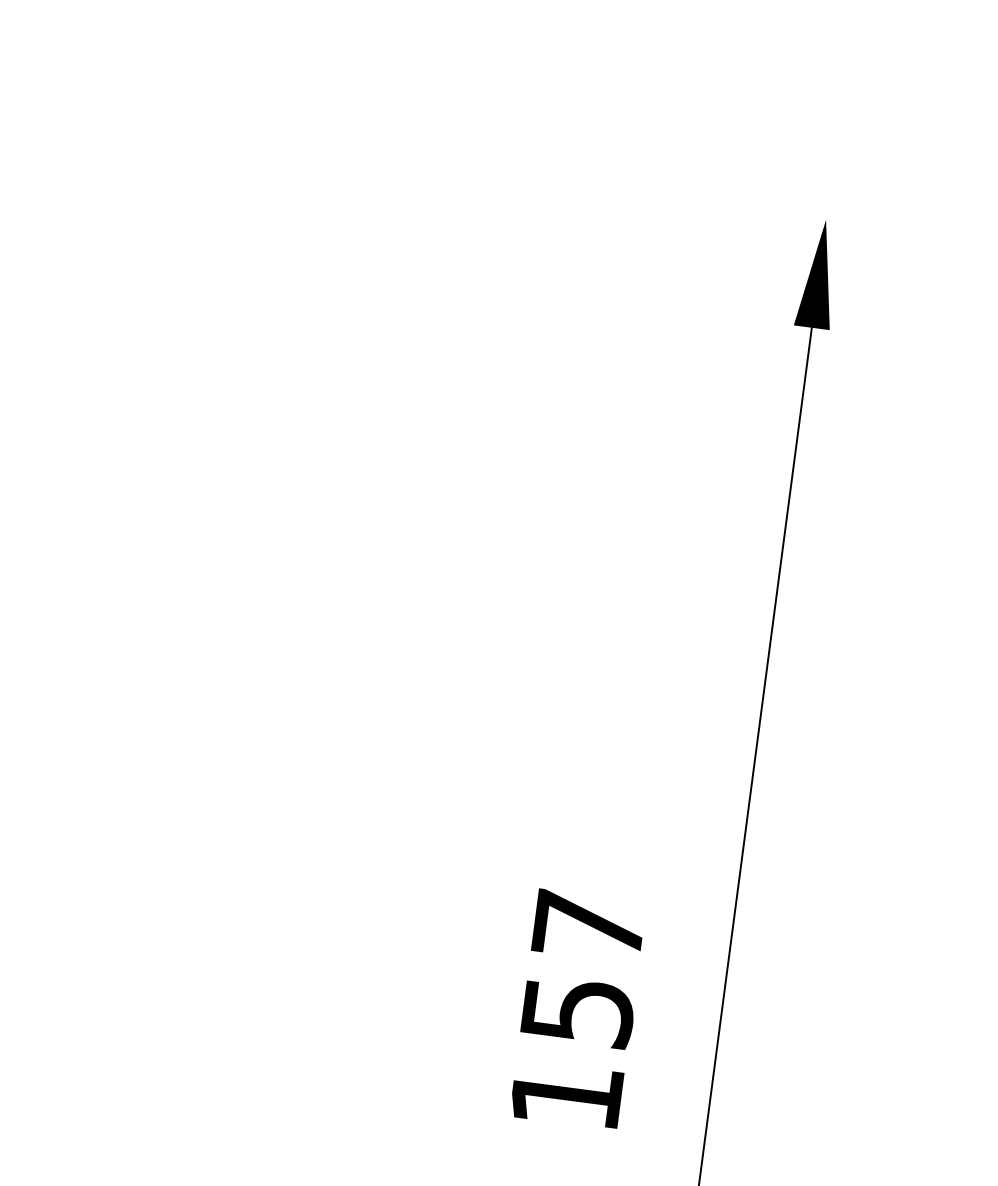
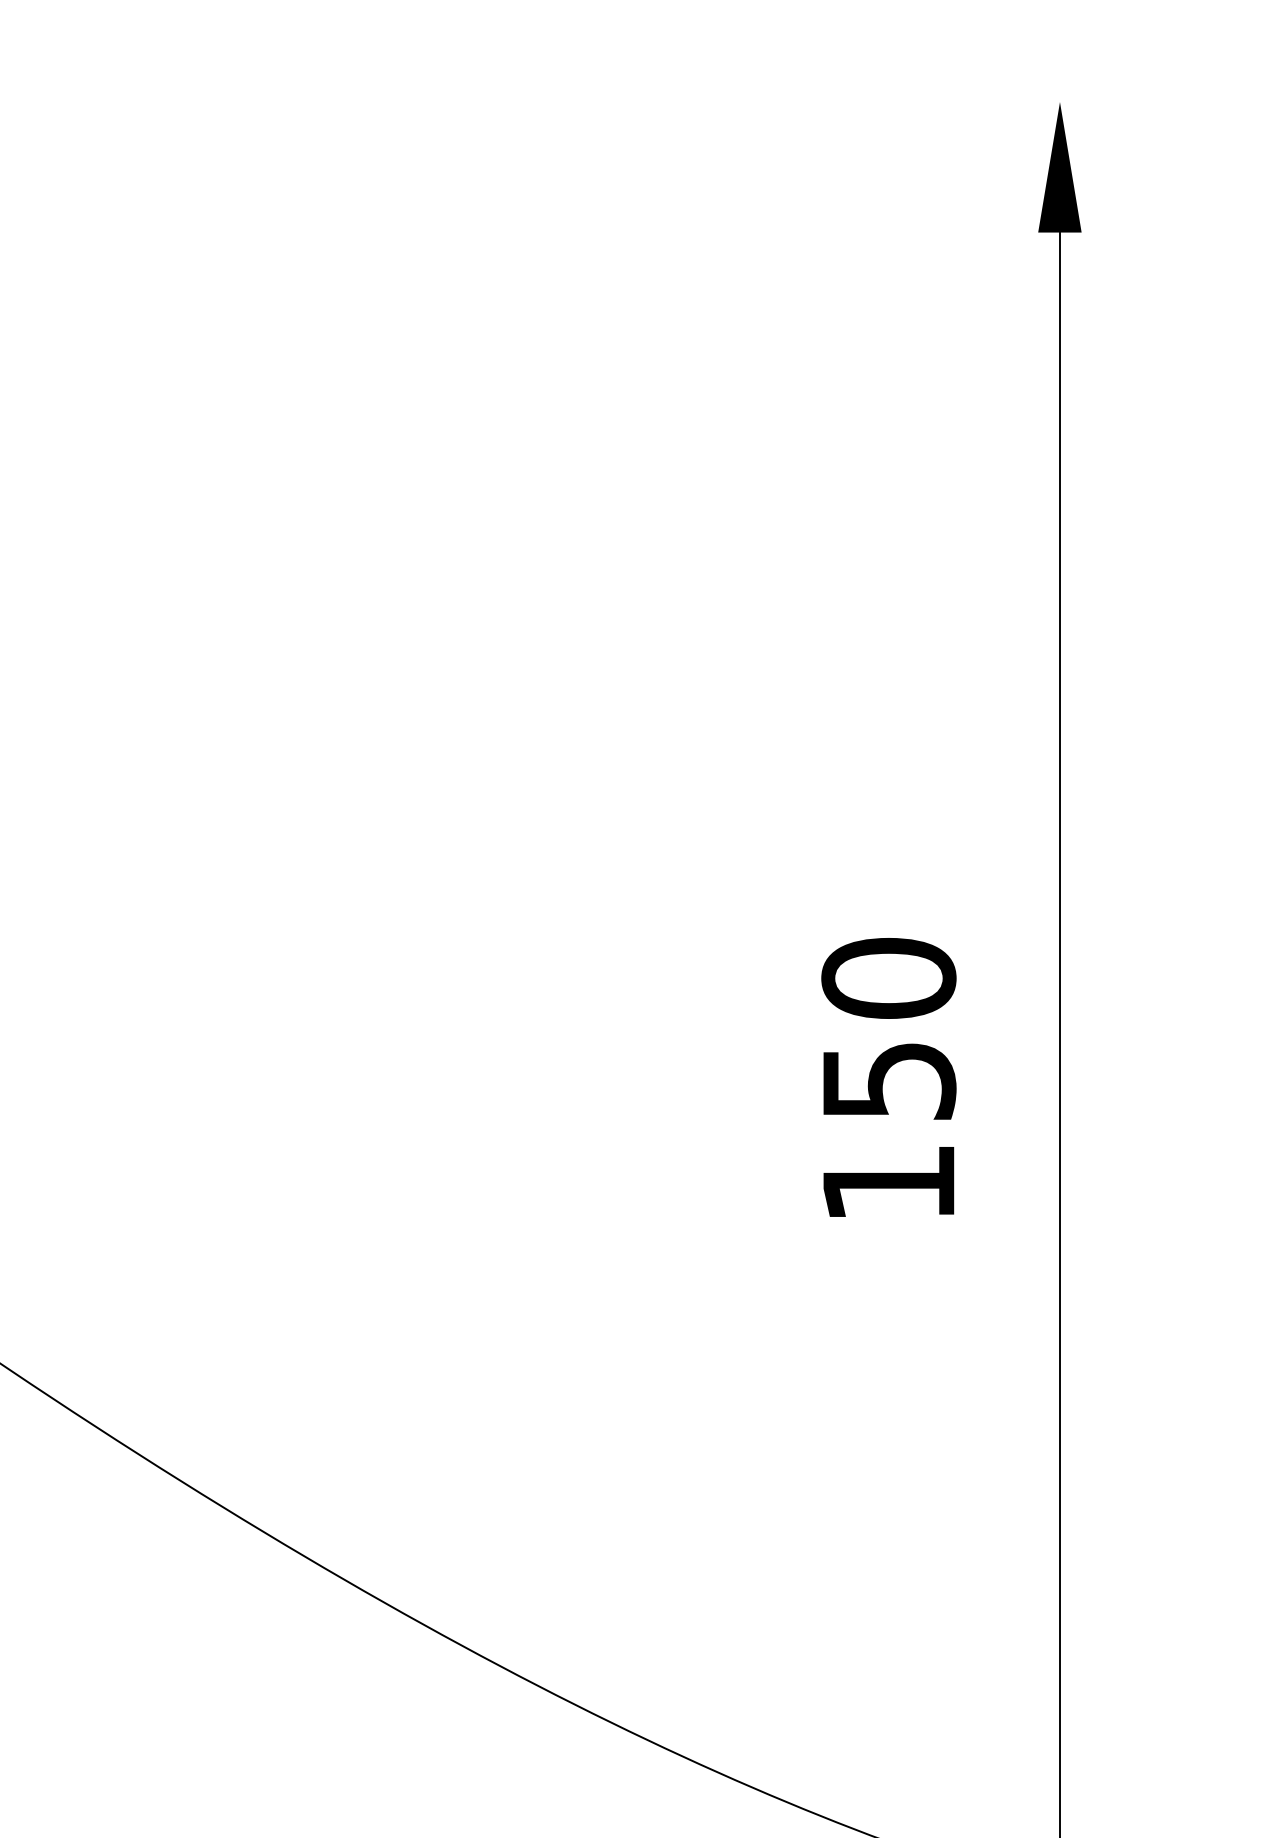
text: (588, 926) -> (888, 978), 157 -> 150

